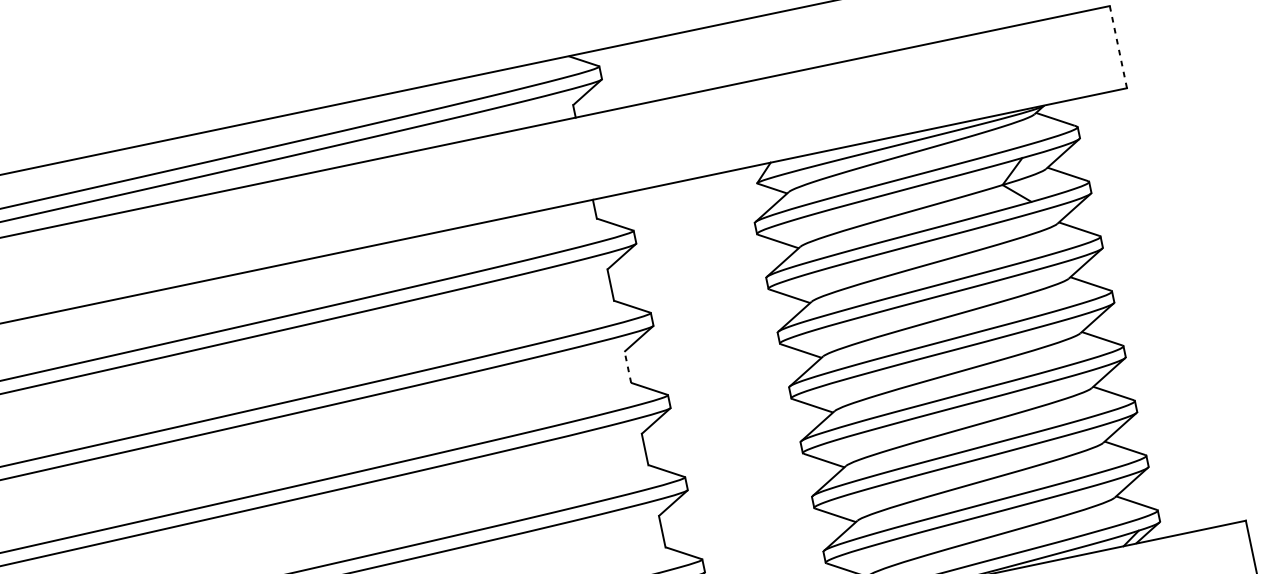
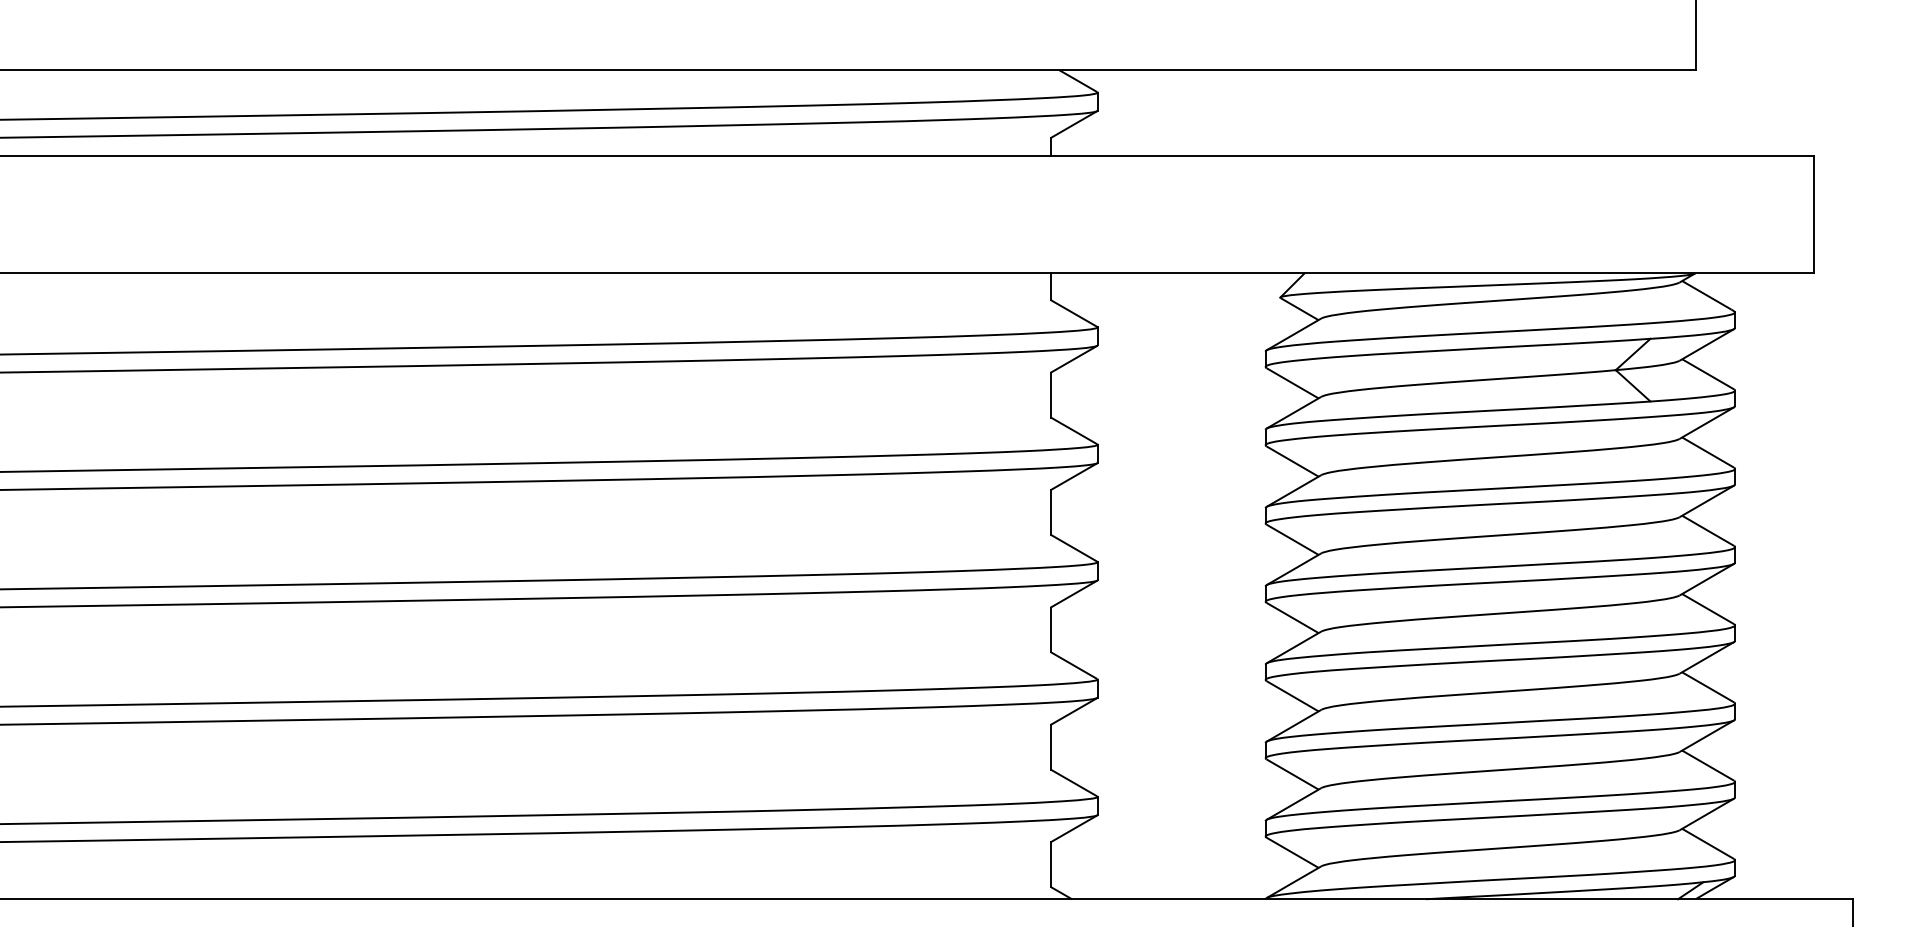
line: (1118, 47) -> (1813, 214), dashed -> solid
line: (627, 367) -> (1050, 512), dashed -> solid

